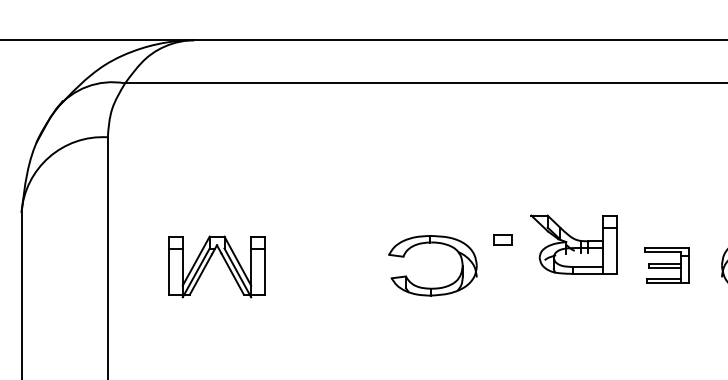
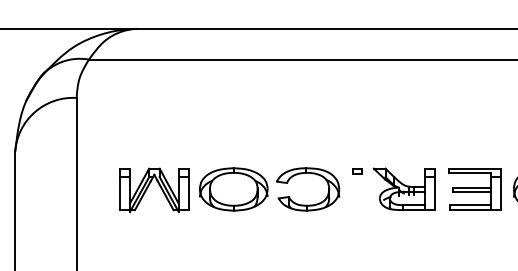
part: (502, 240) -> (357, 171), size x0.71
part: (573, 244) -> (403, 189), moved
part: (328, 265) -> (233, 189), added
part: (666, 265) -> (474, 189), size x1.67

